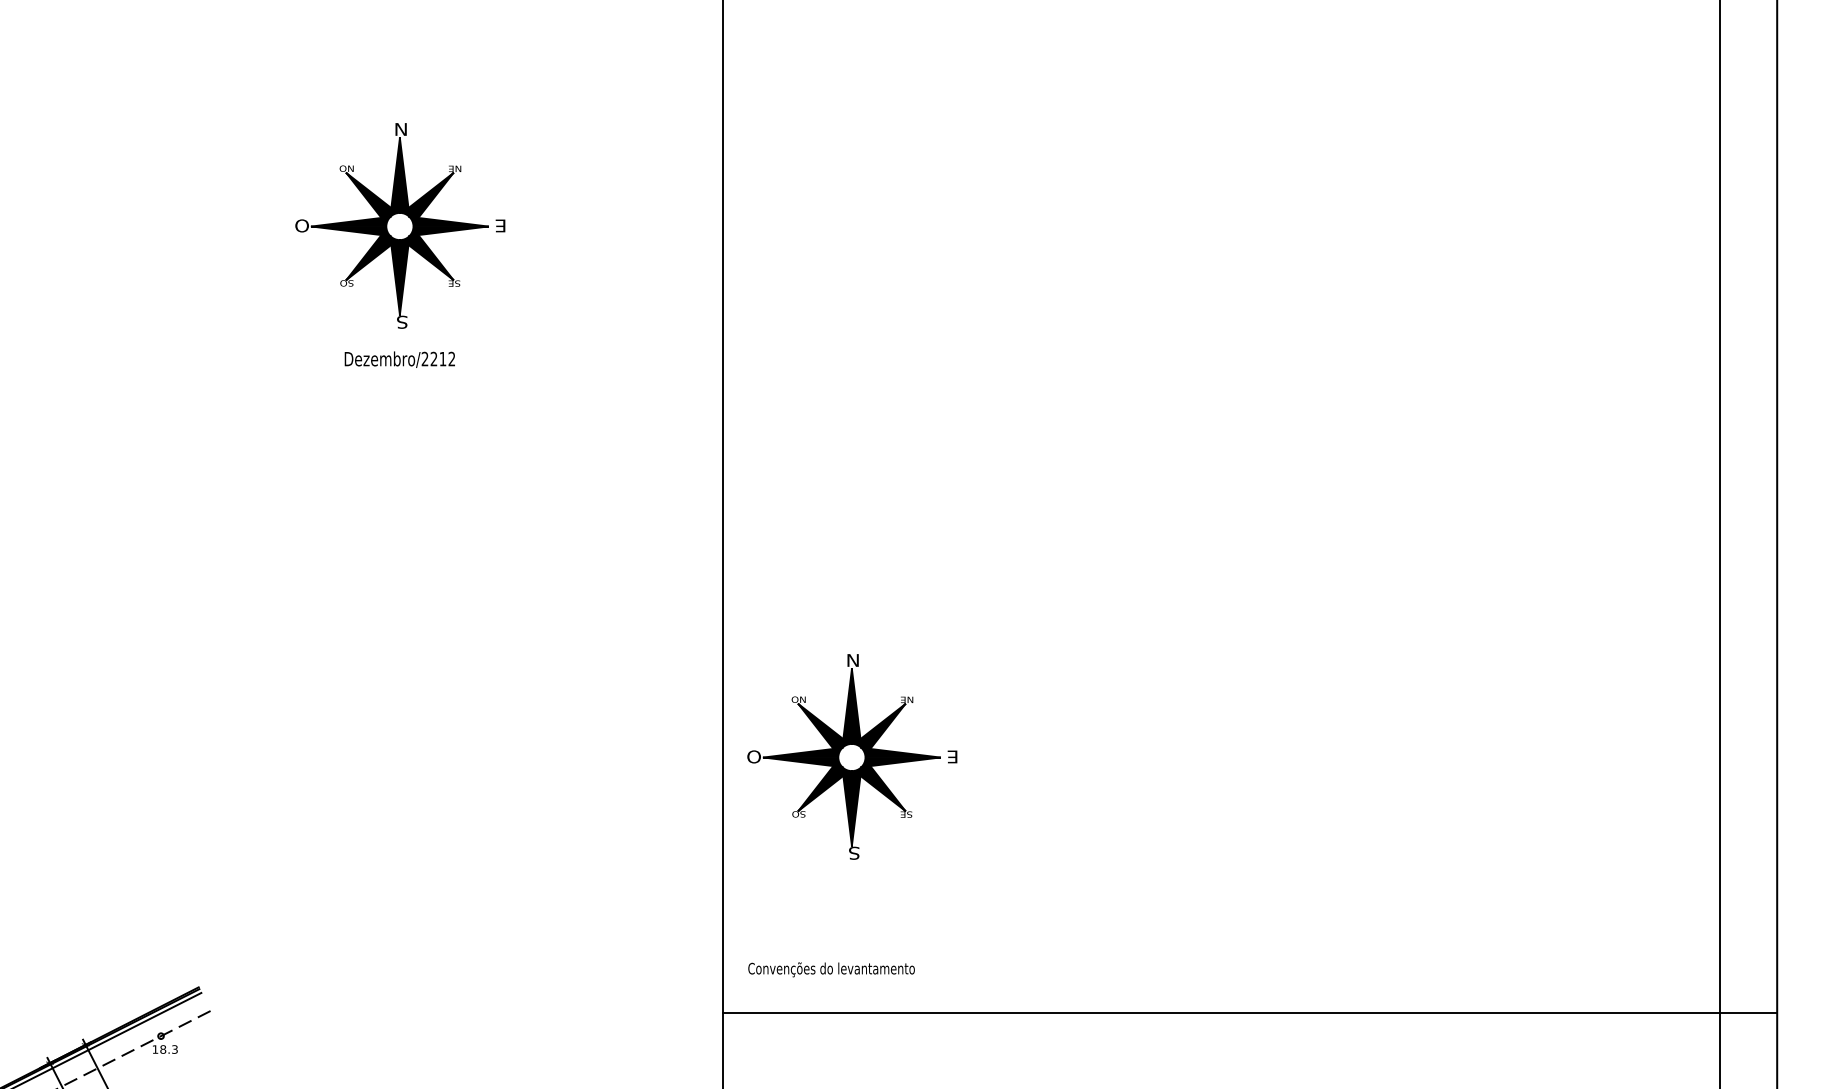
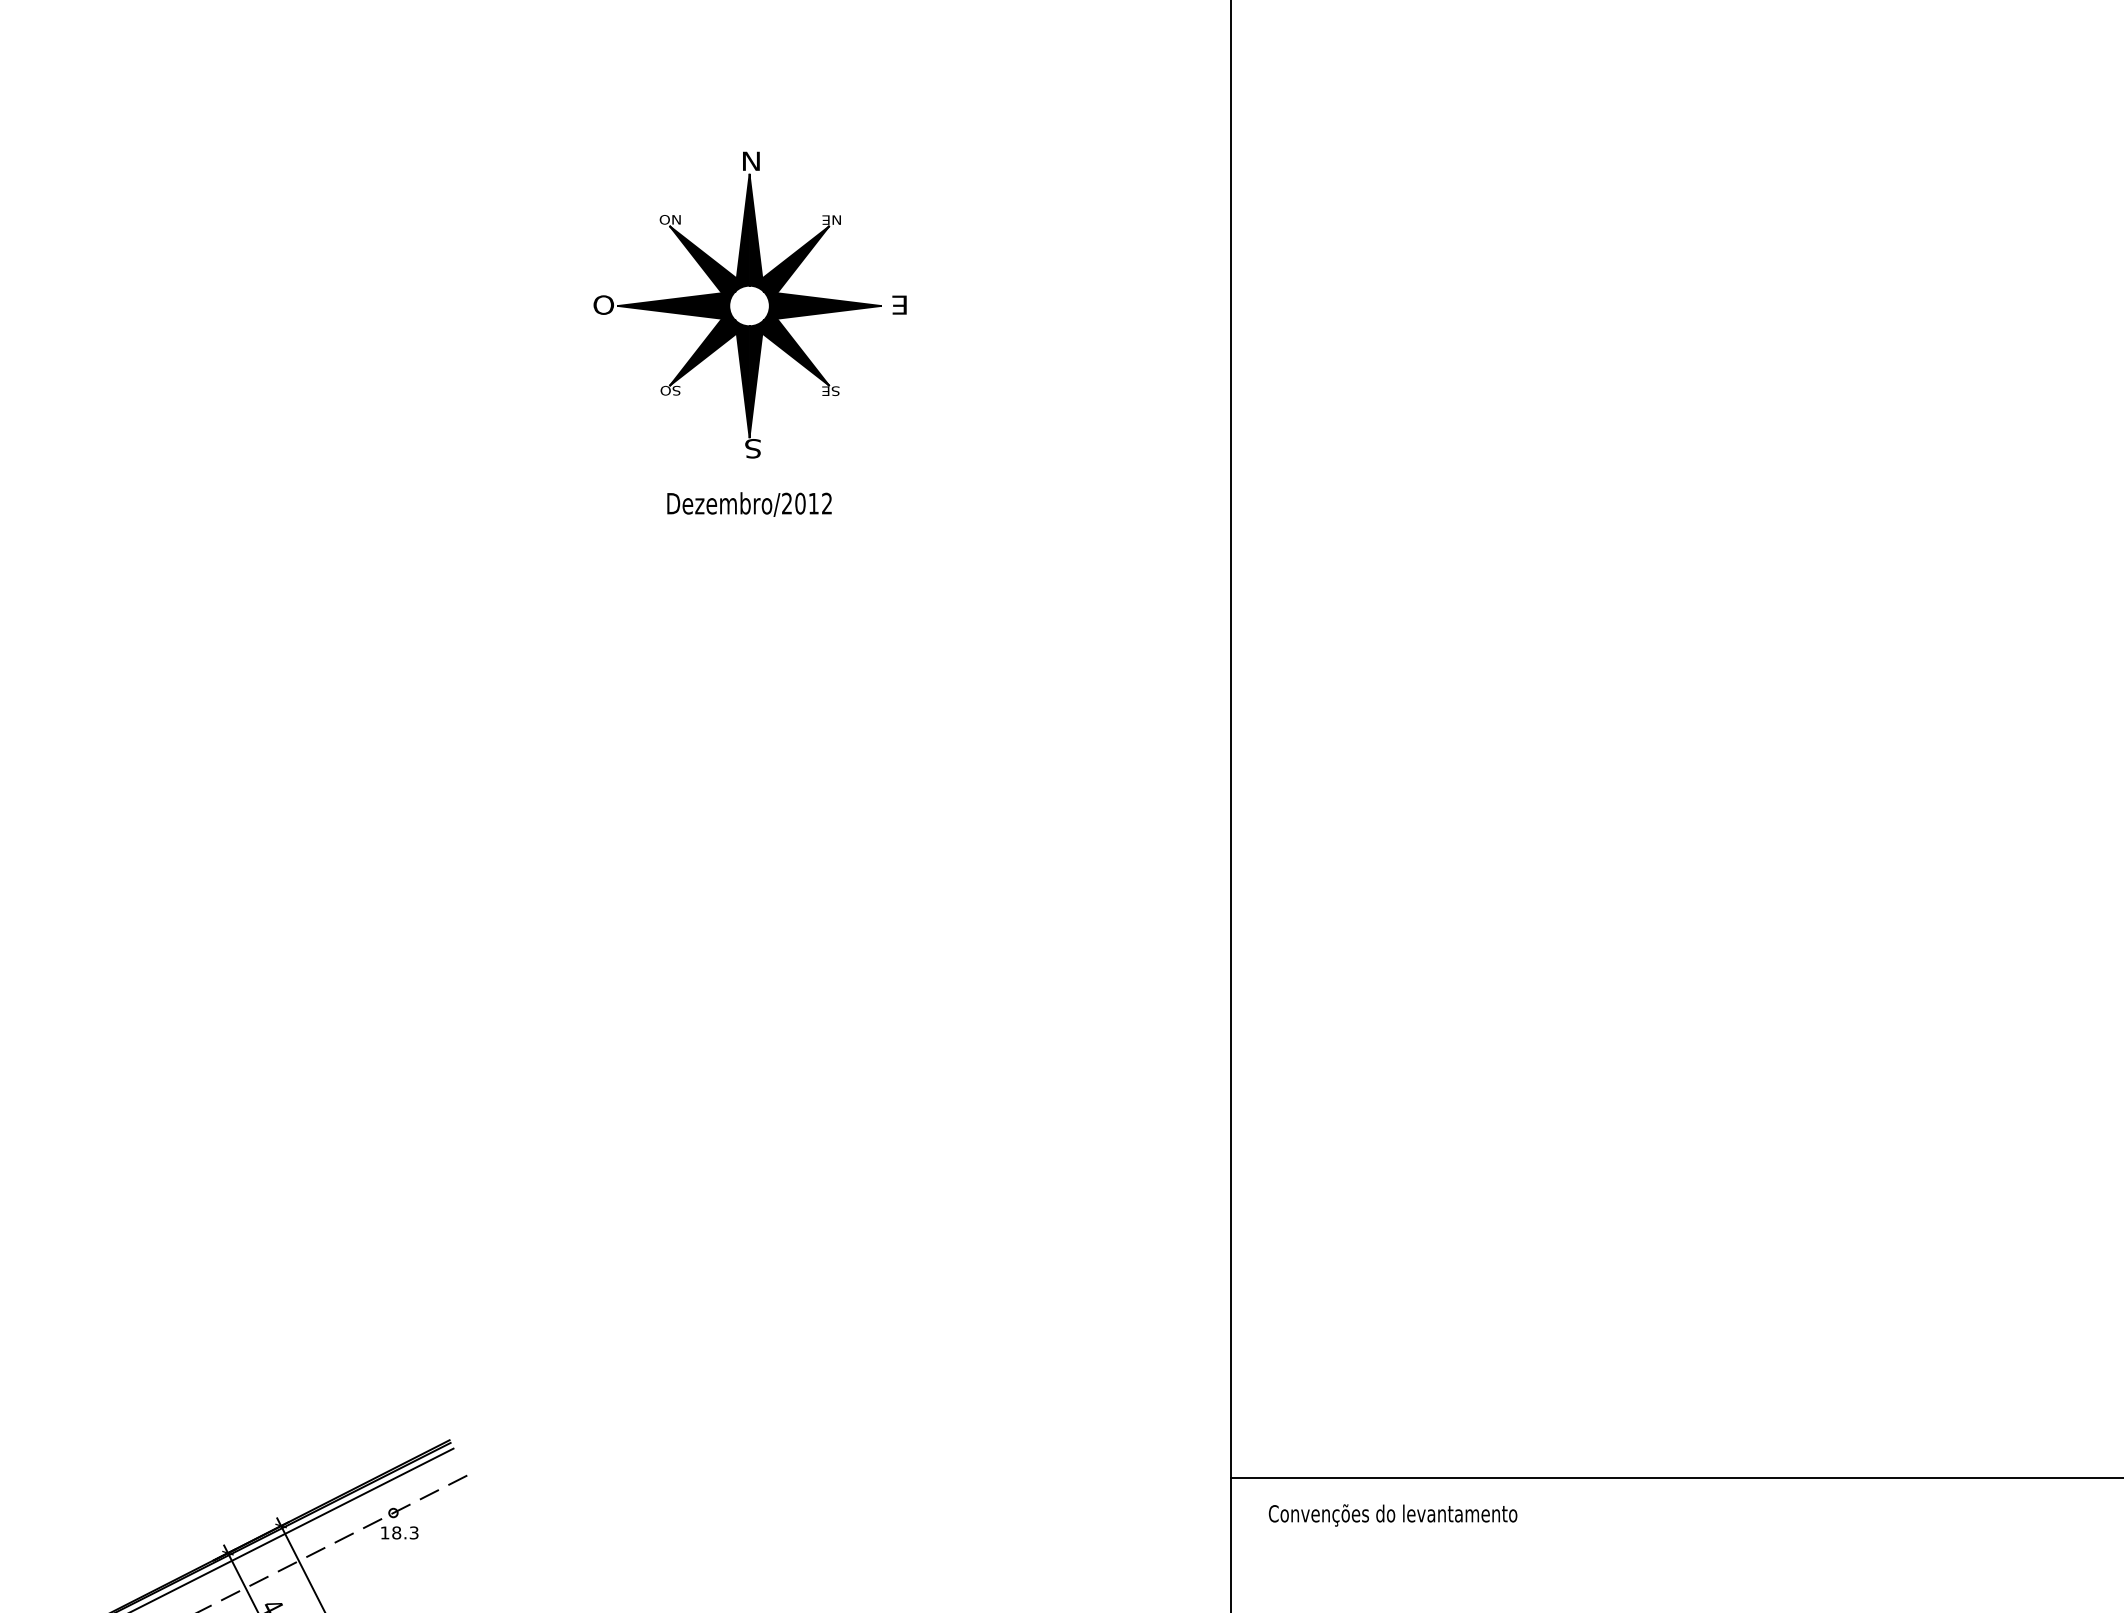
text: (433, 359) -> (799, 504), Dezembro/2212 -> Dezembro/2012
part: (852, 756) -> (1424, 1096), removed
text: (831, 969) -> (1392, 1515), moved

